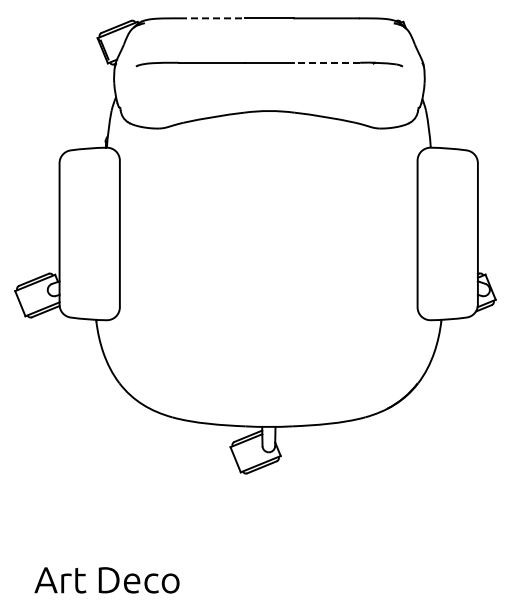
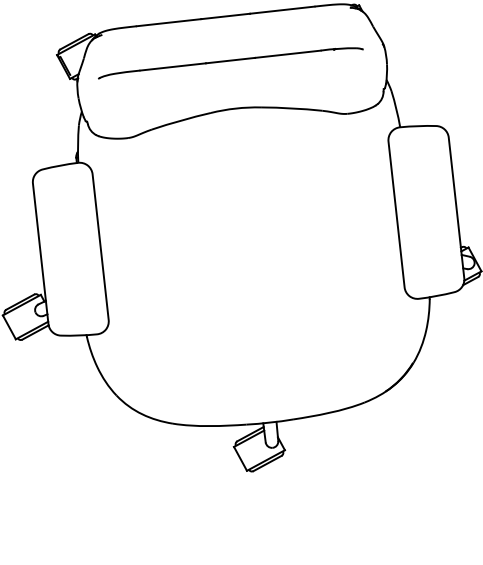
line: (212, 18) -> (169, 22), dashed -> solid
line: (326, 62) -> (287, 54), dashed -> solid

